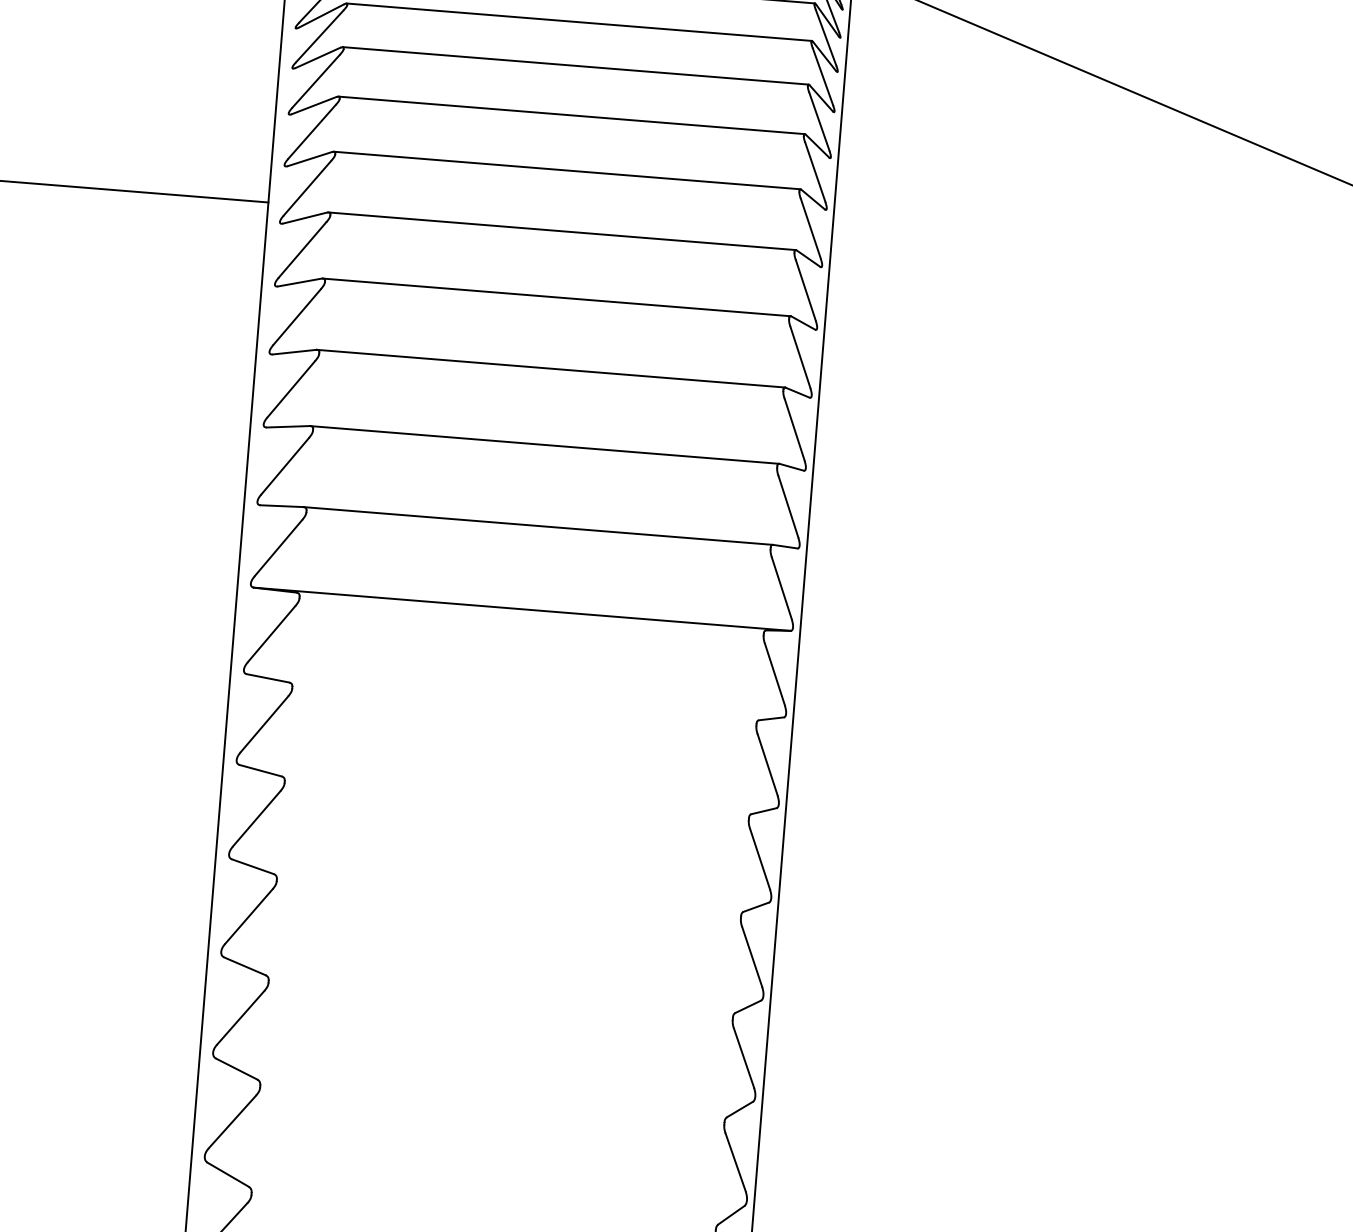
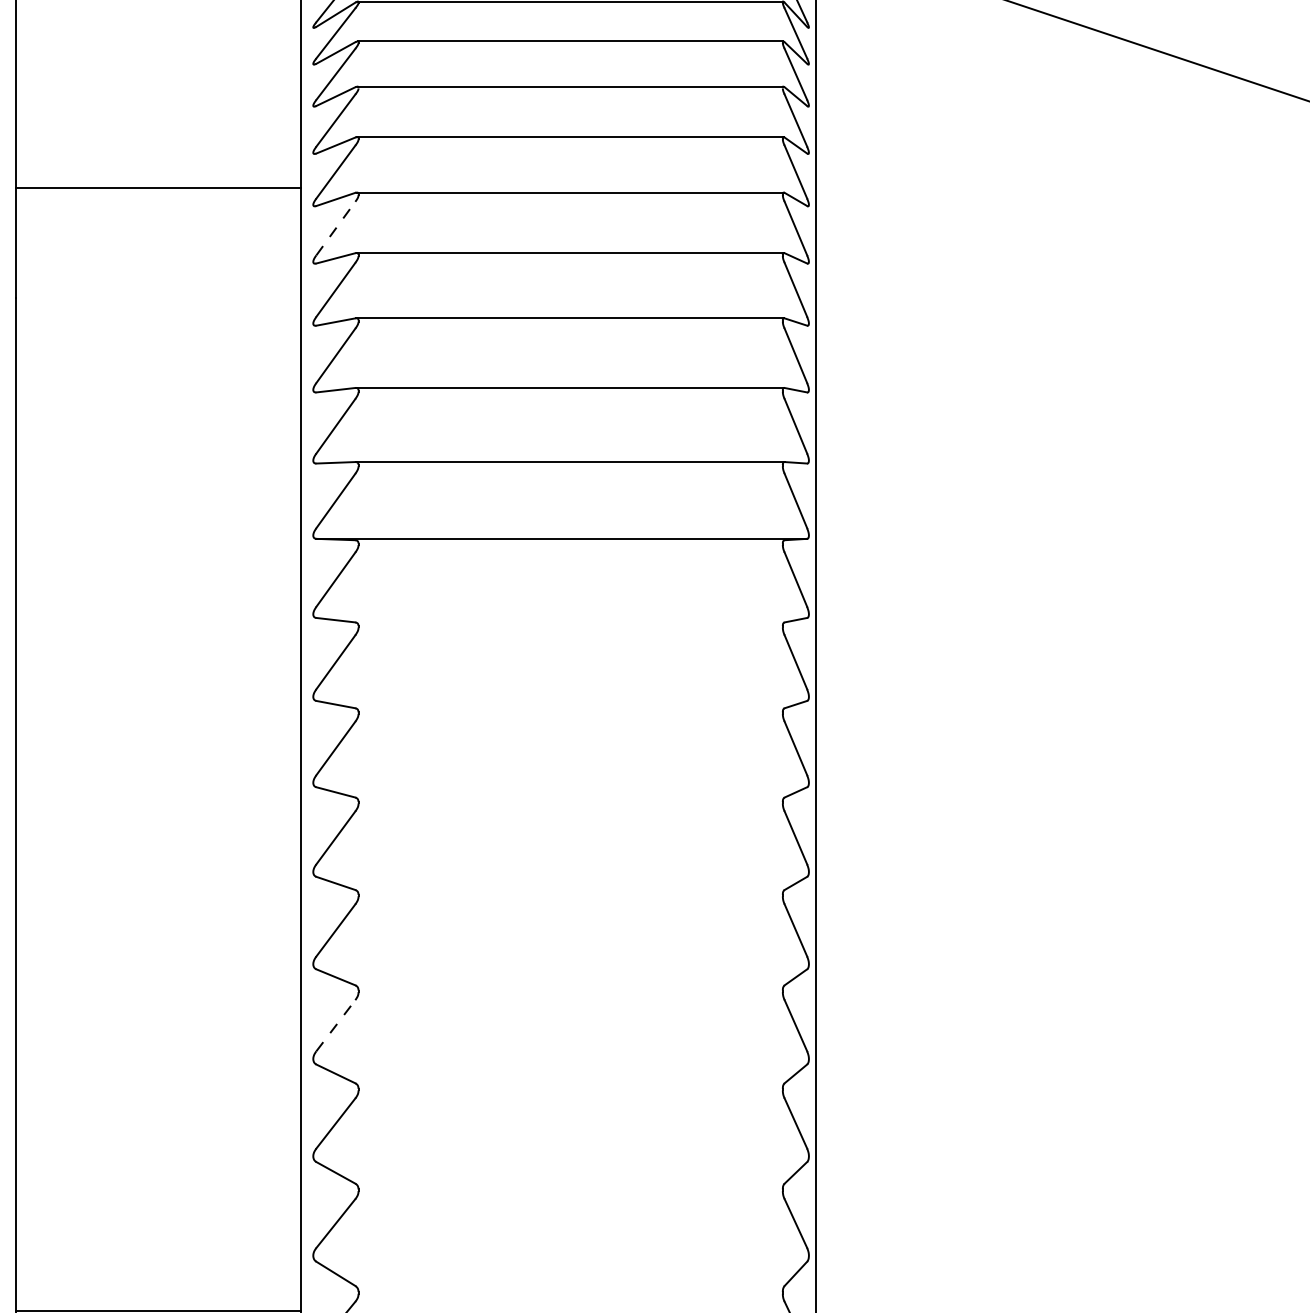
line: (303, 249) -> (336, 228), solid -> dashed
line: (233, 1121) -> (336, 1025), solid -> dashed

